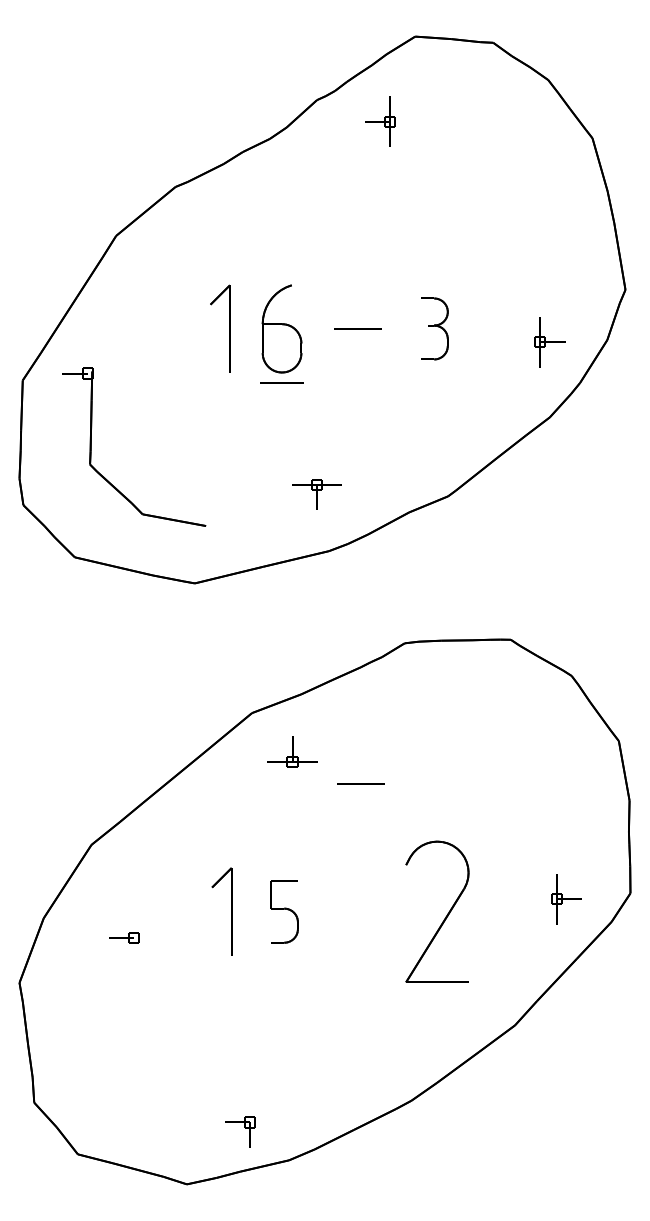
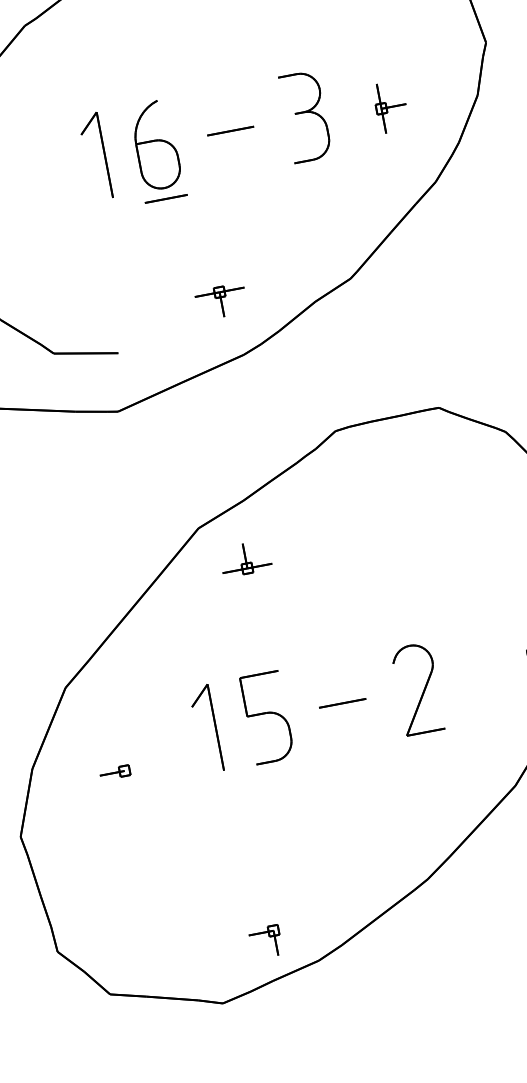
part: (434, 328) -> (305, 116), size x1.43
part: (549, 342) -> (390, 107), moved
line: (360, 783) -> (342, 702), moved
part: (284, 911) -> (267, 717), size x1.43
part: (437, 911) -> (417, 688), size x0.62

